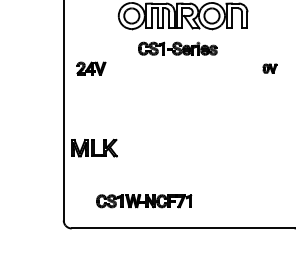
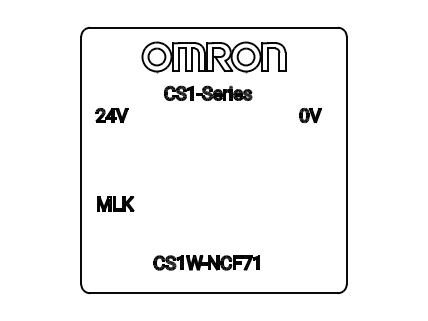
part: (269, 68) -> (310, 115), size x1.43
part: (94, 147) -> (115, 203), size x0.71
part: (143, 200) -> (206, 262), moved

